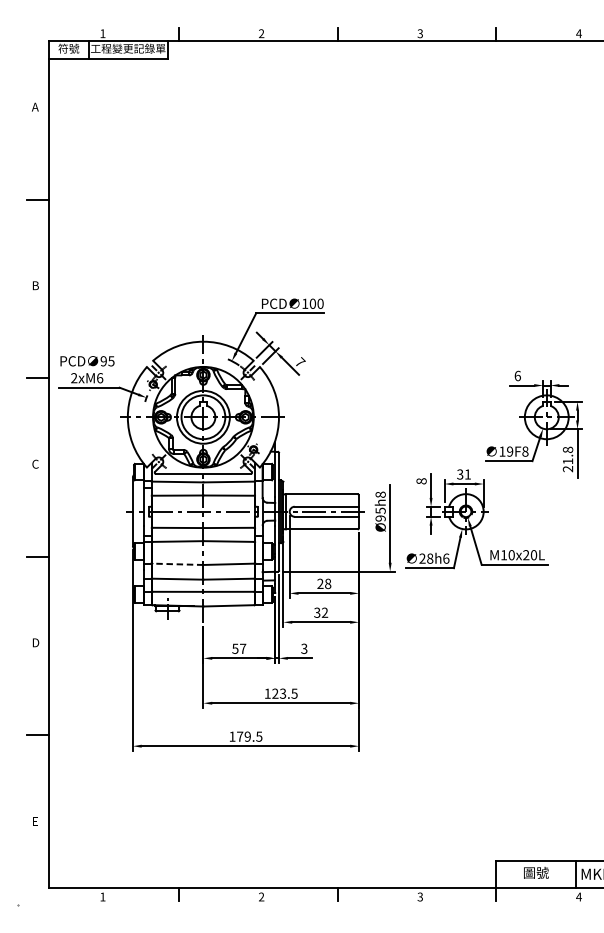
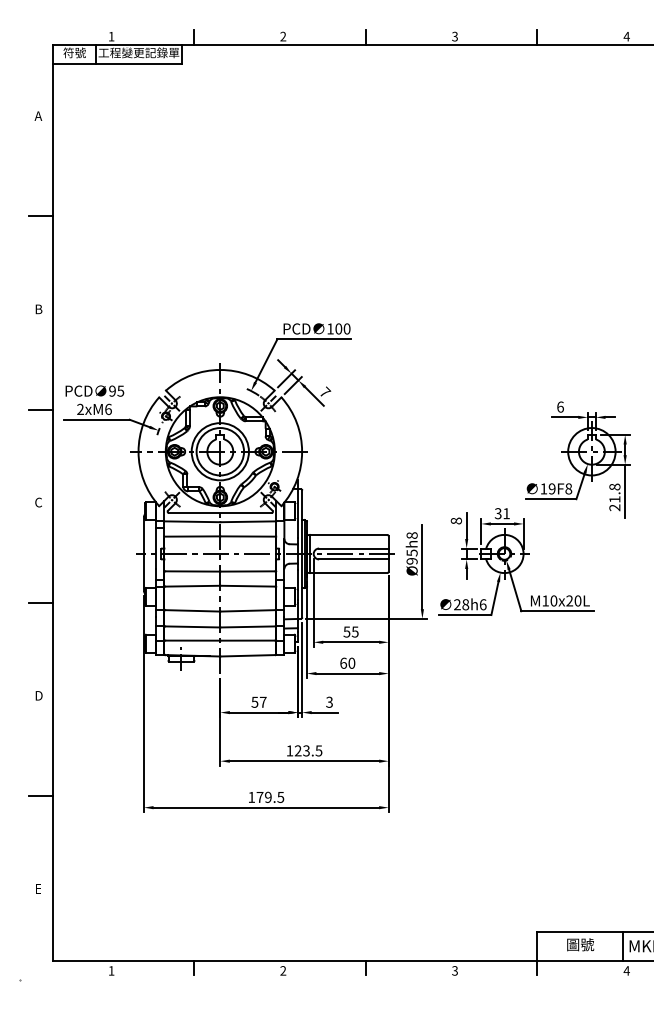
line: (177, 563) -> (192, 610), dashed -> solid
text: (323, 583) -> (350, 631), 28 -> 55
text: (320, 612) -> (347, 662), 32 -> 60

